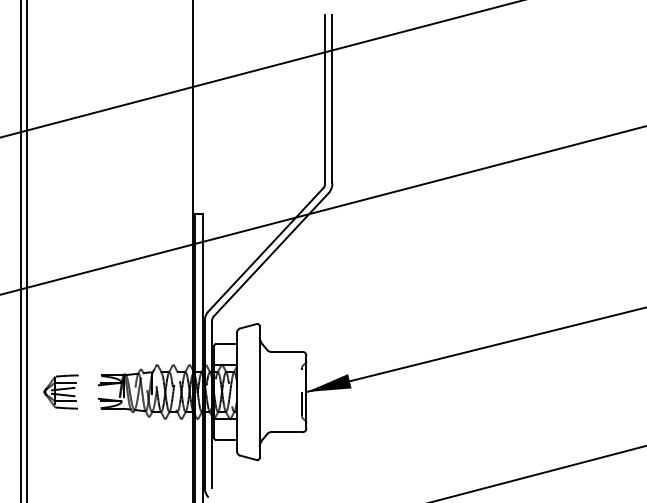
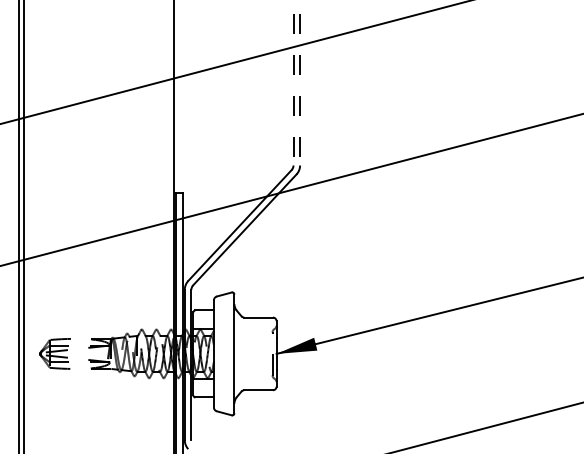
line: (325, 99) -> (293, 89), solid -> dashed
line: (332, 99) -> (300, 89), solid -> dashed

